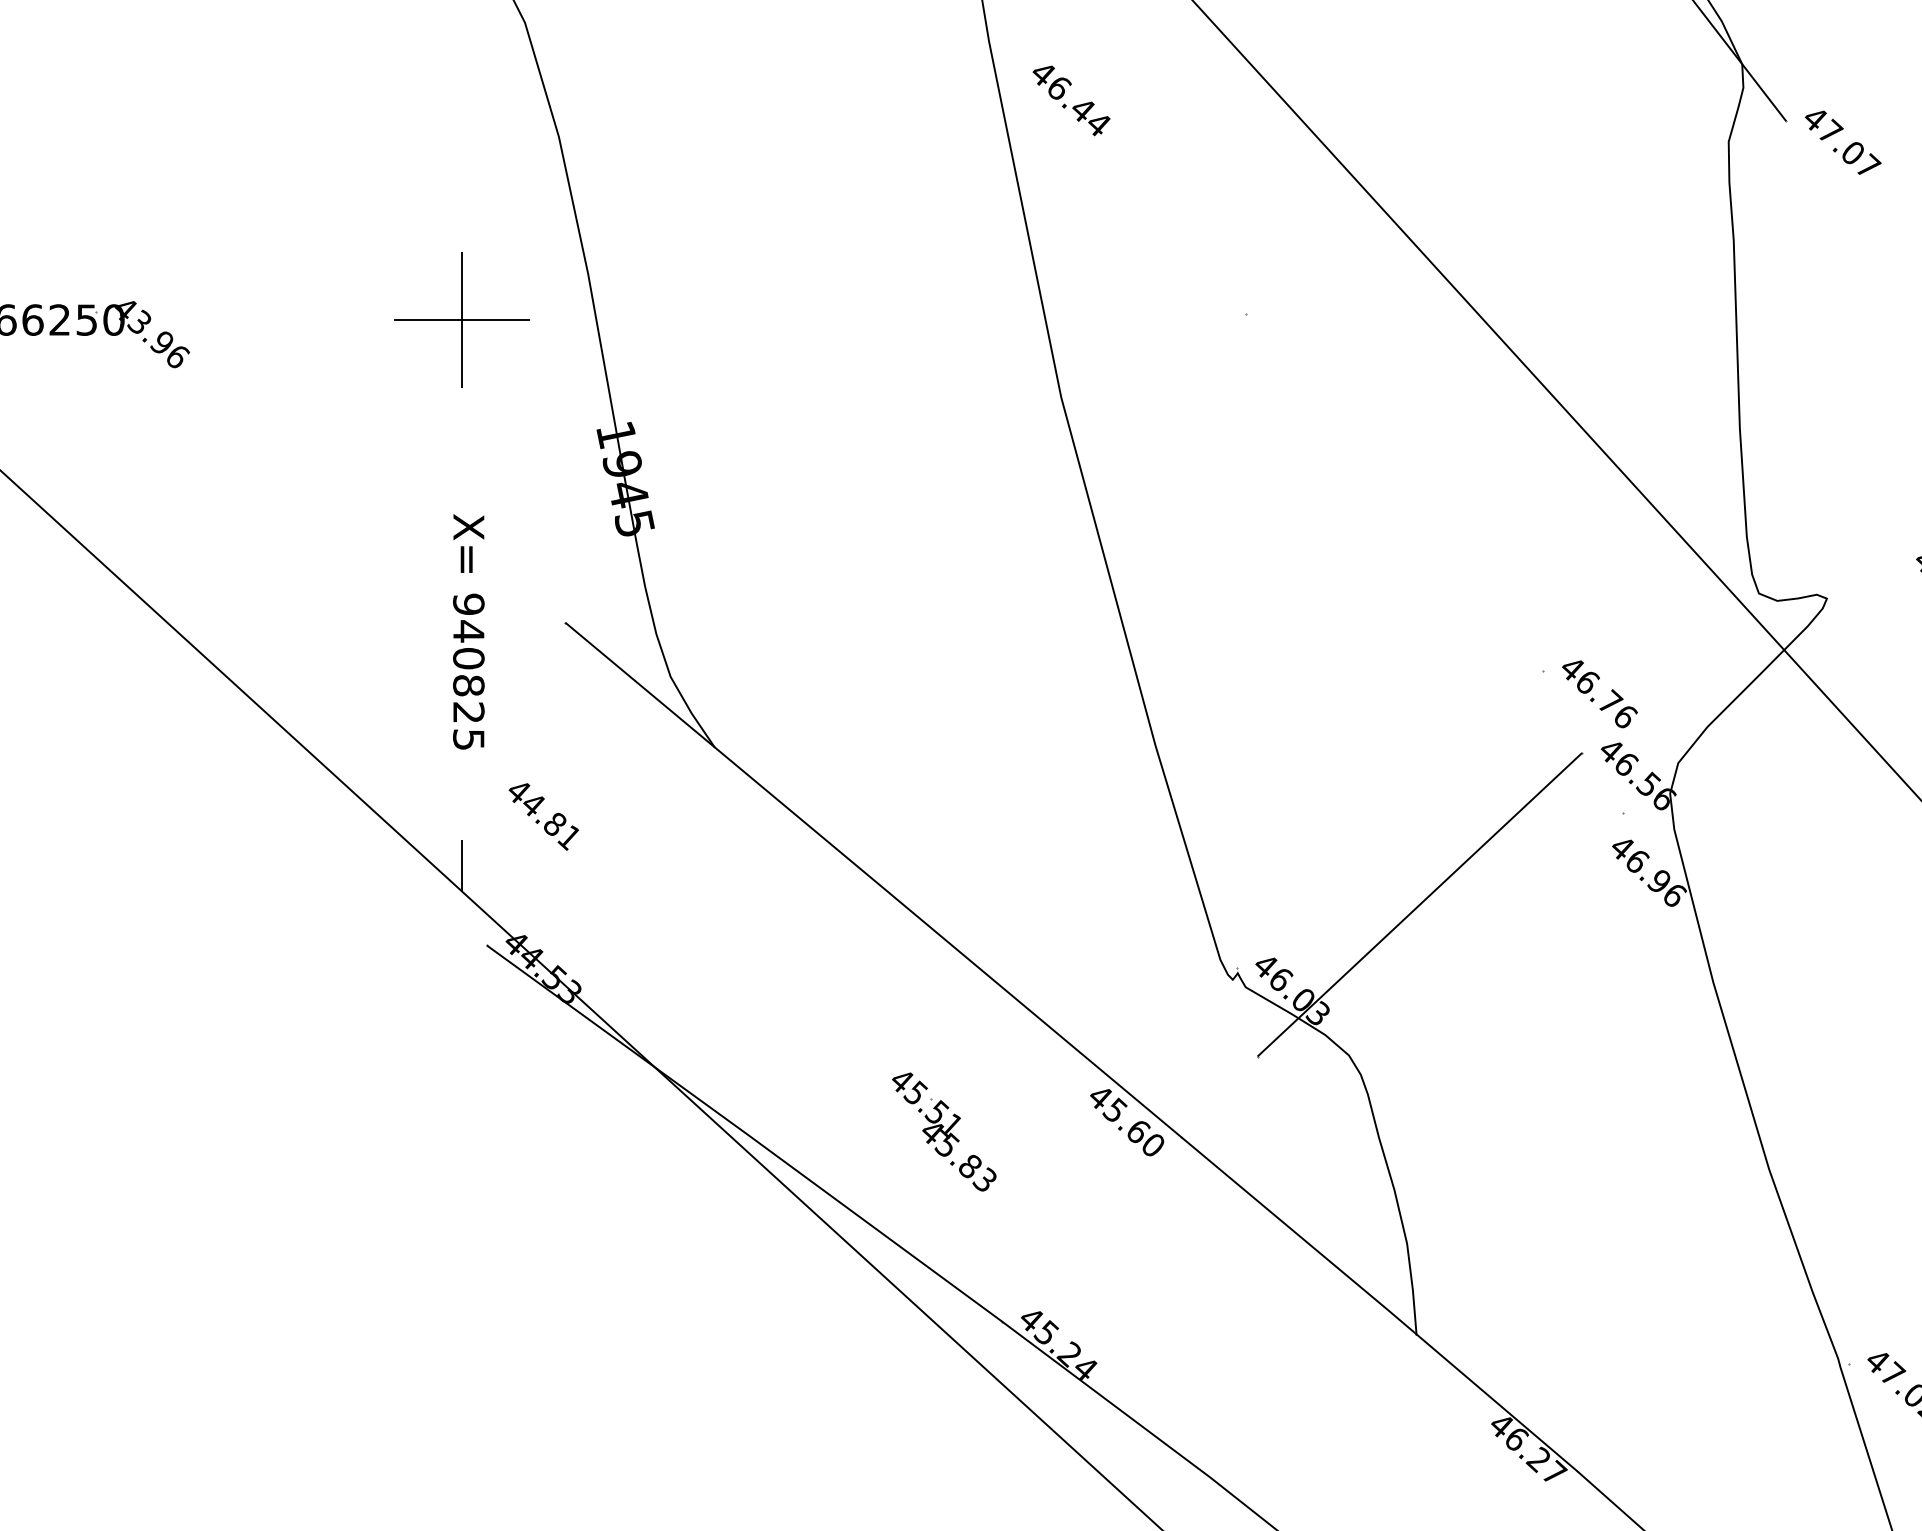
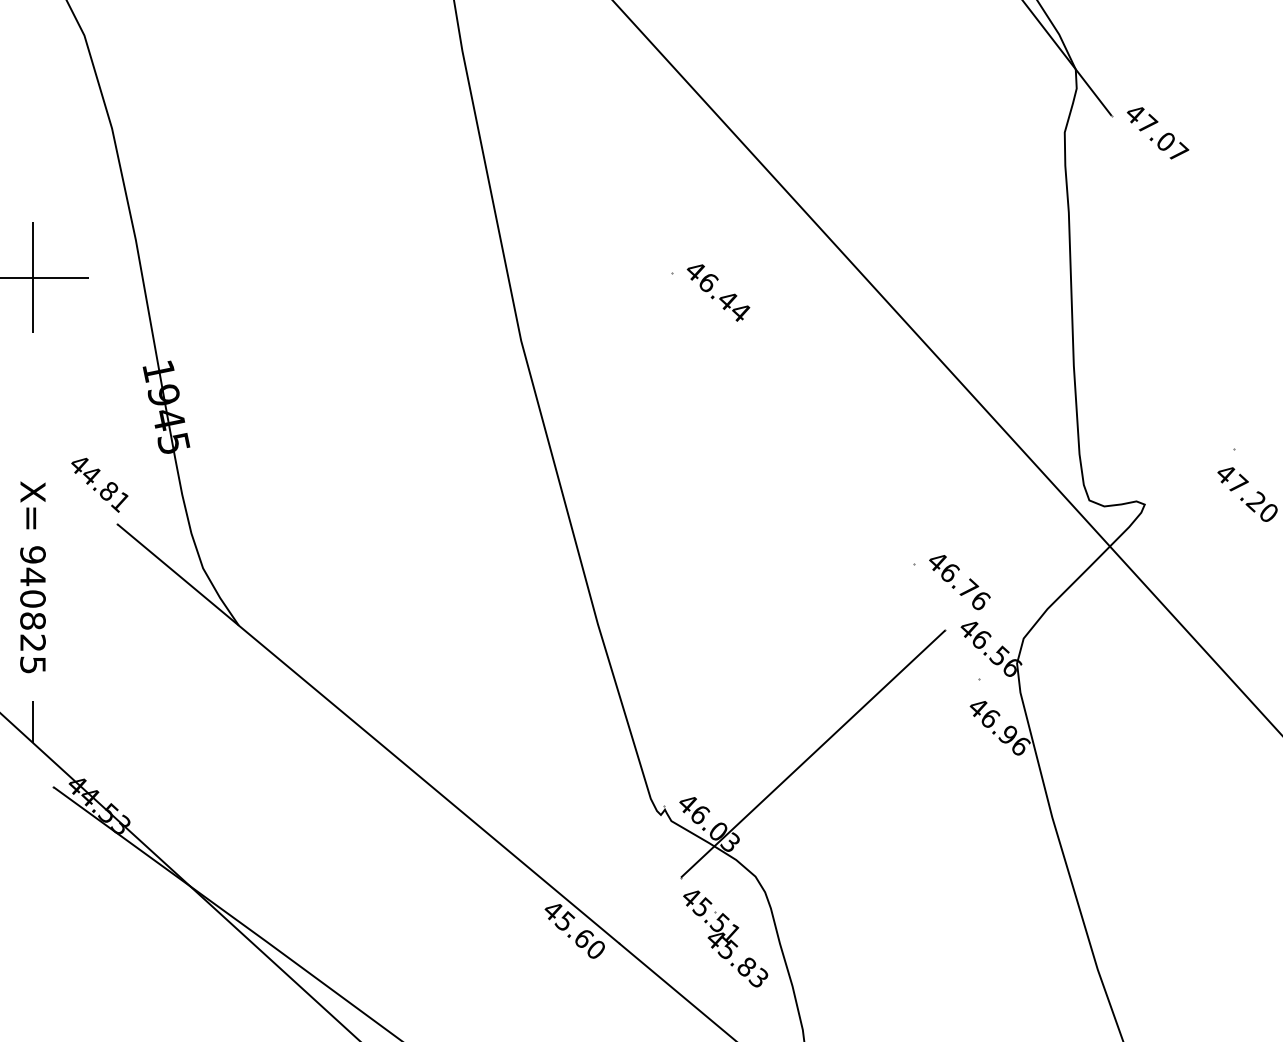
text: (1071, 100) -> (718, 292), moved
text: (468, 631) -> (32, 576), moved
text: (543, 816) -> (99, 484), moved
part: (944, 1131) -> (725, 938), moved

